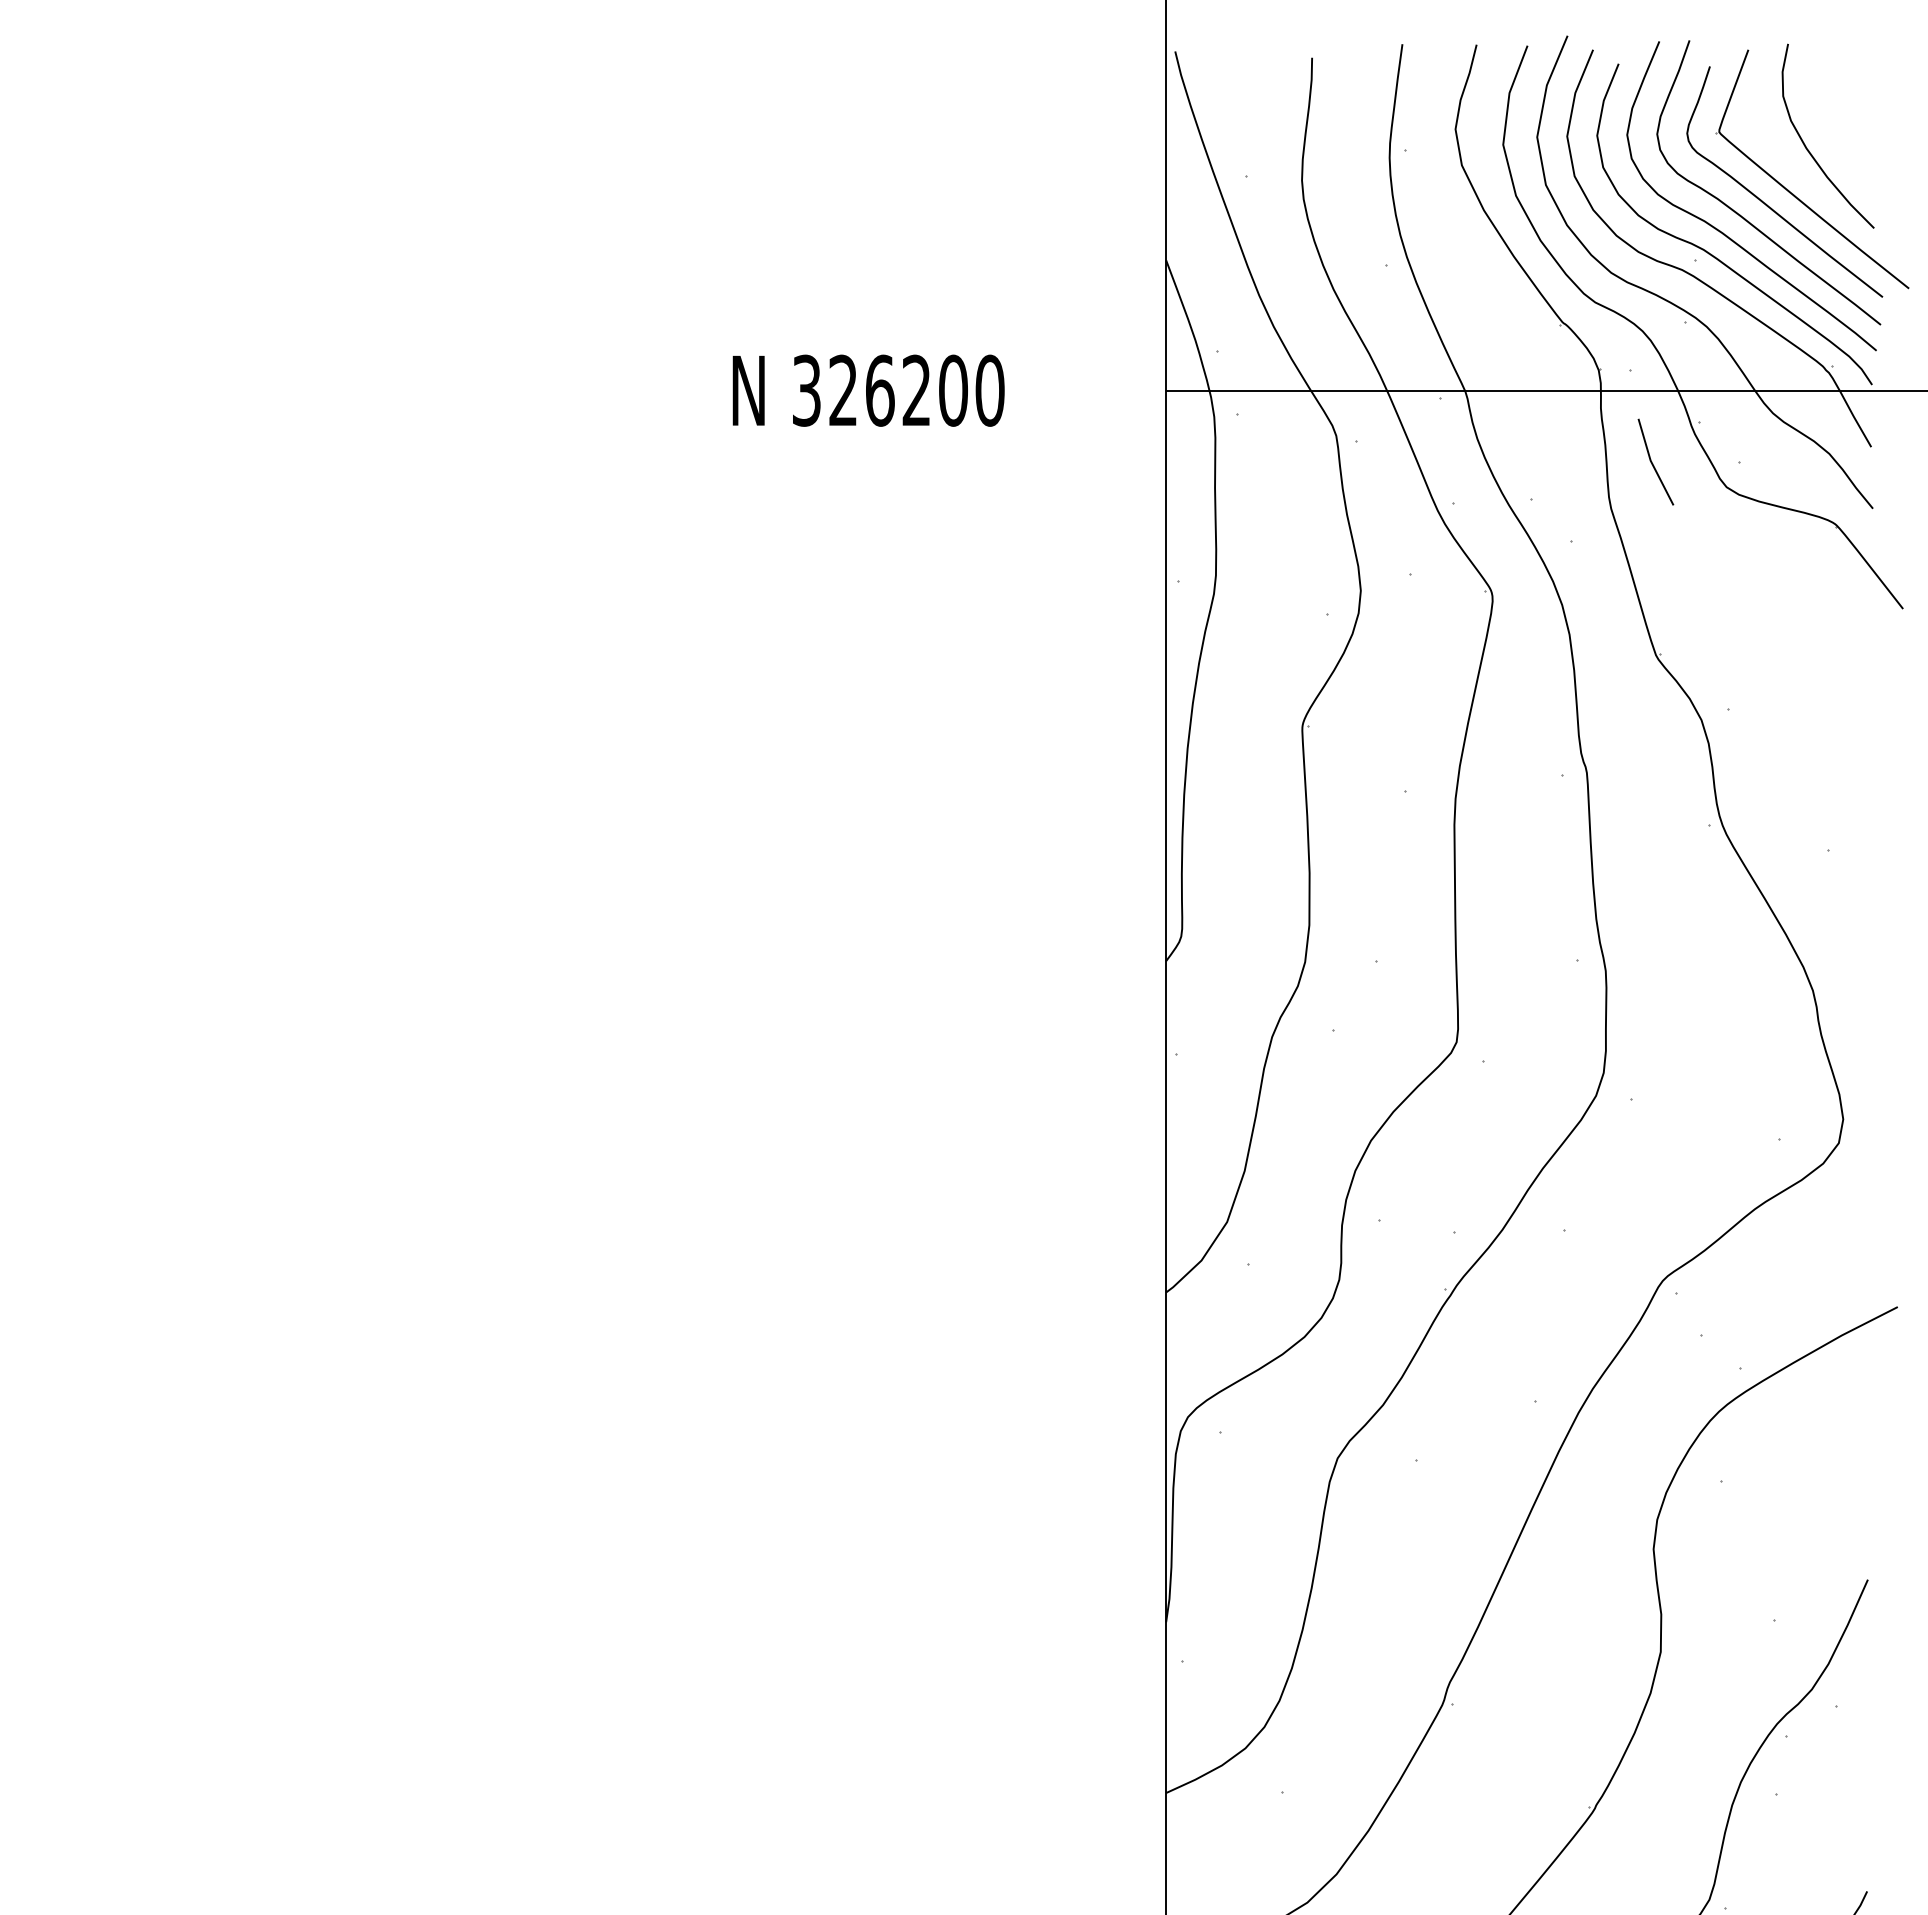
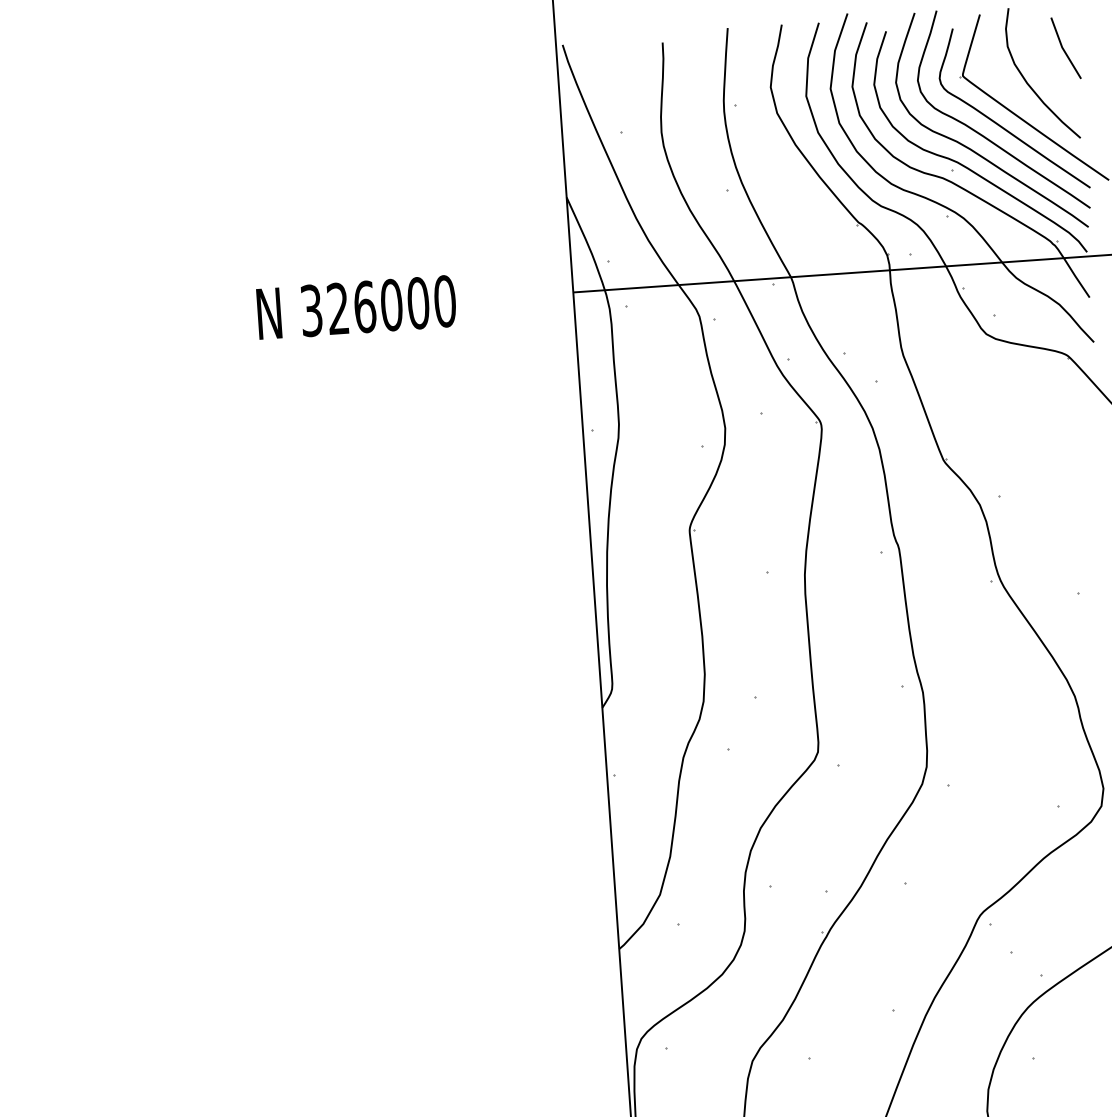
text: (916, 390) -> (391, 304), 326200 -> 326000
line: (1653, 463) -> (1064, 49), moved

